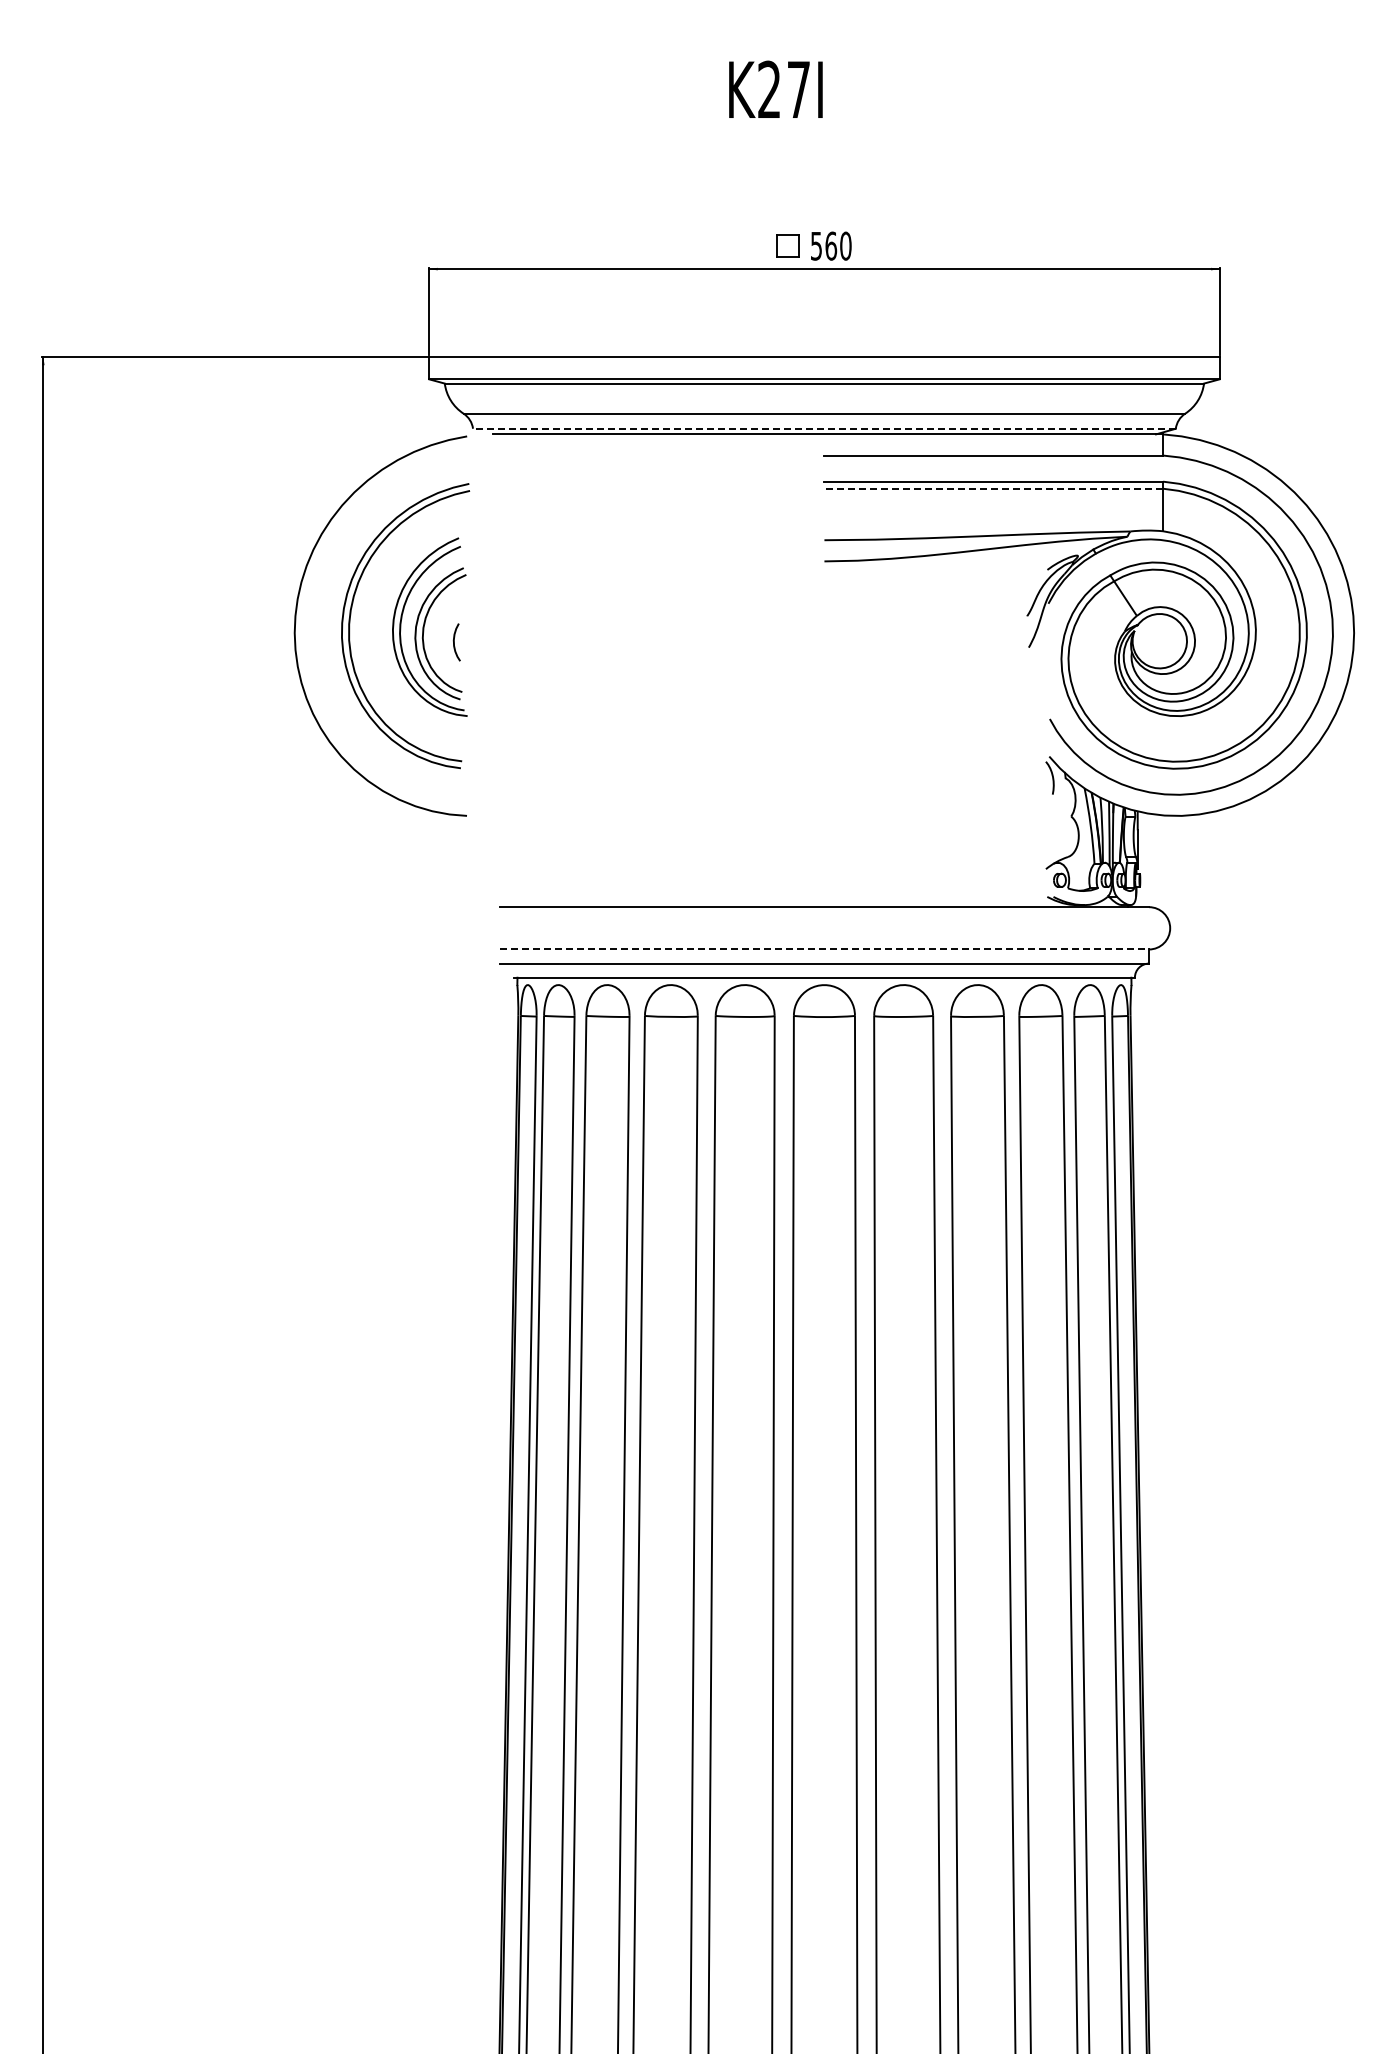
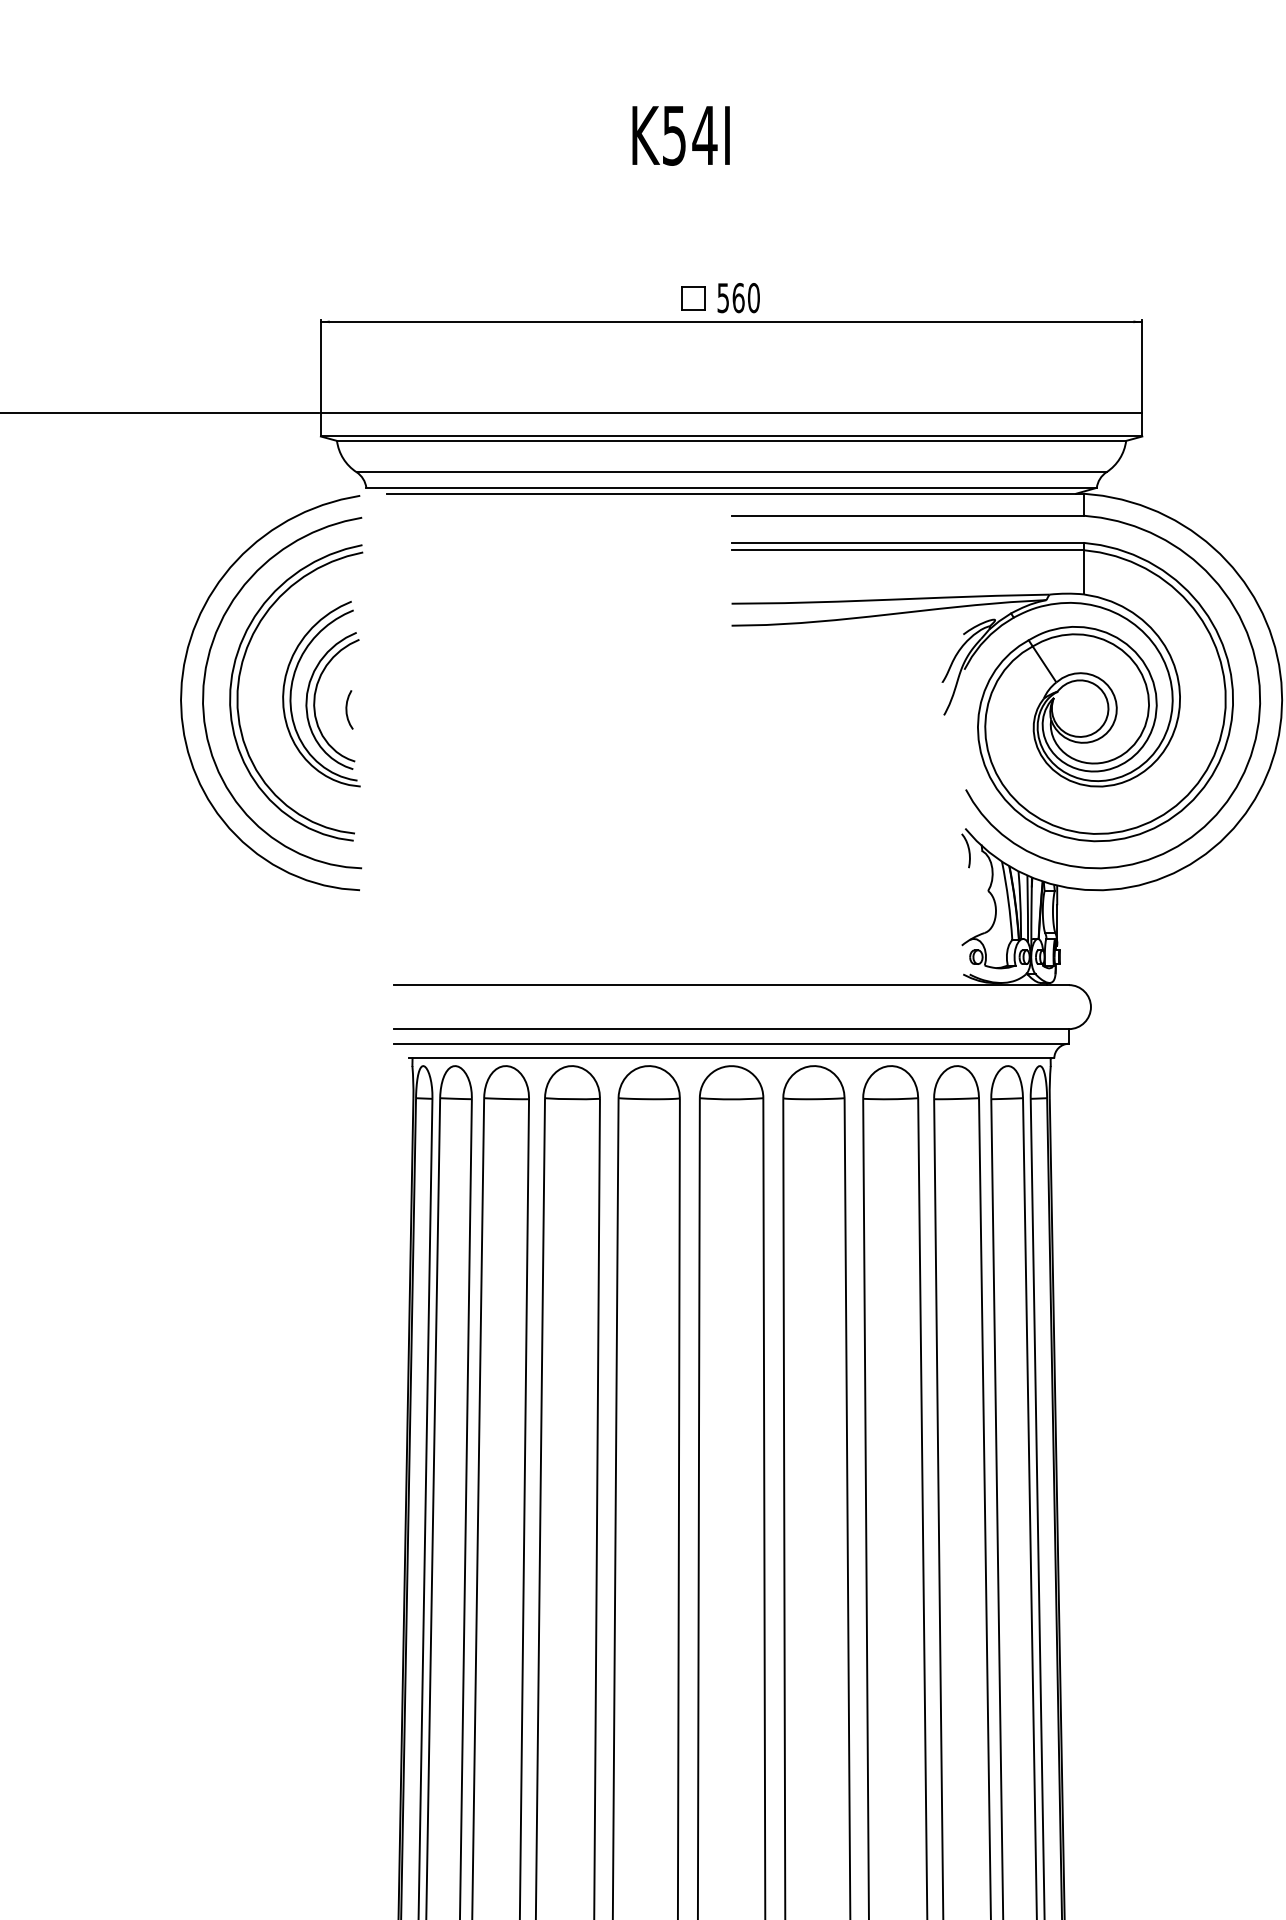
text: (784, 89) -> (690, 135), K27I -> K54I
line: (823, 428) -> (730, 487), dashed -> solid
line: (993, 488) -> (907, 549), dashed -> solid
curve: (317, 625) -> (204, 692), added
line: (824, 949) -> (731, 1029), dashed -> solid

